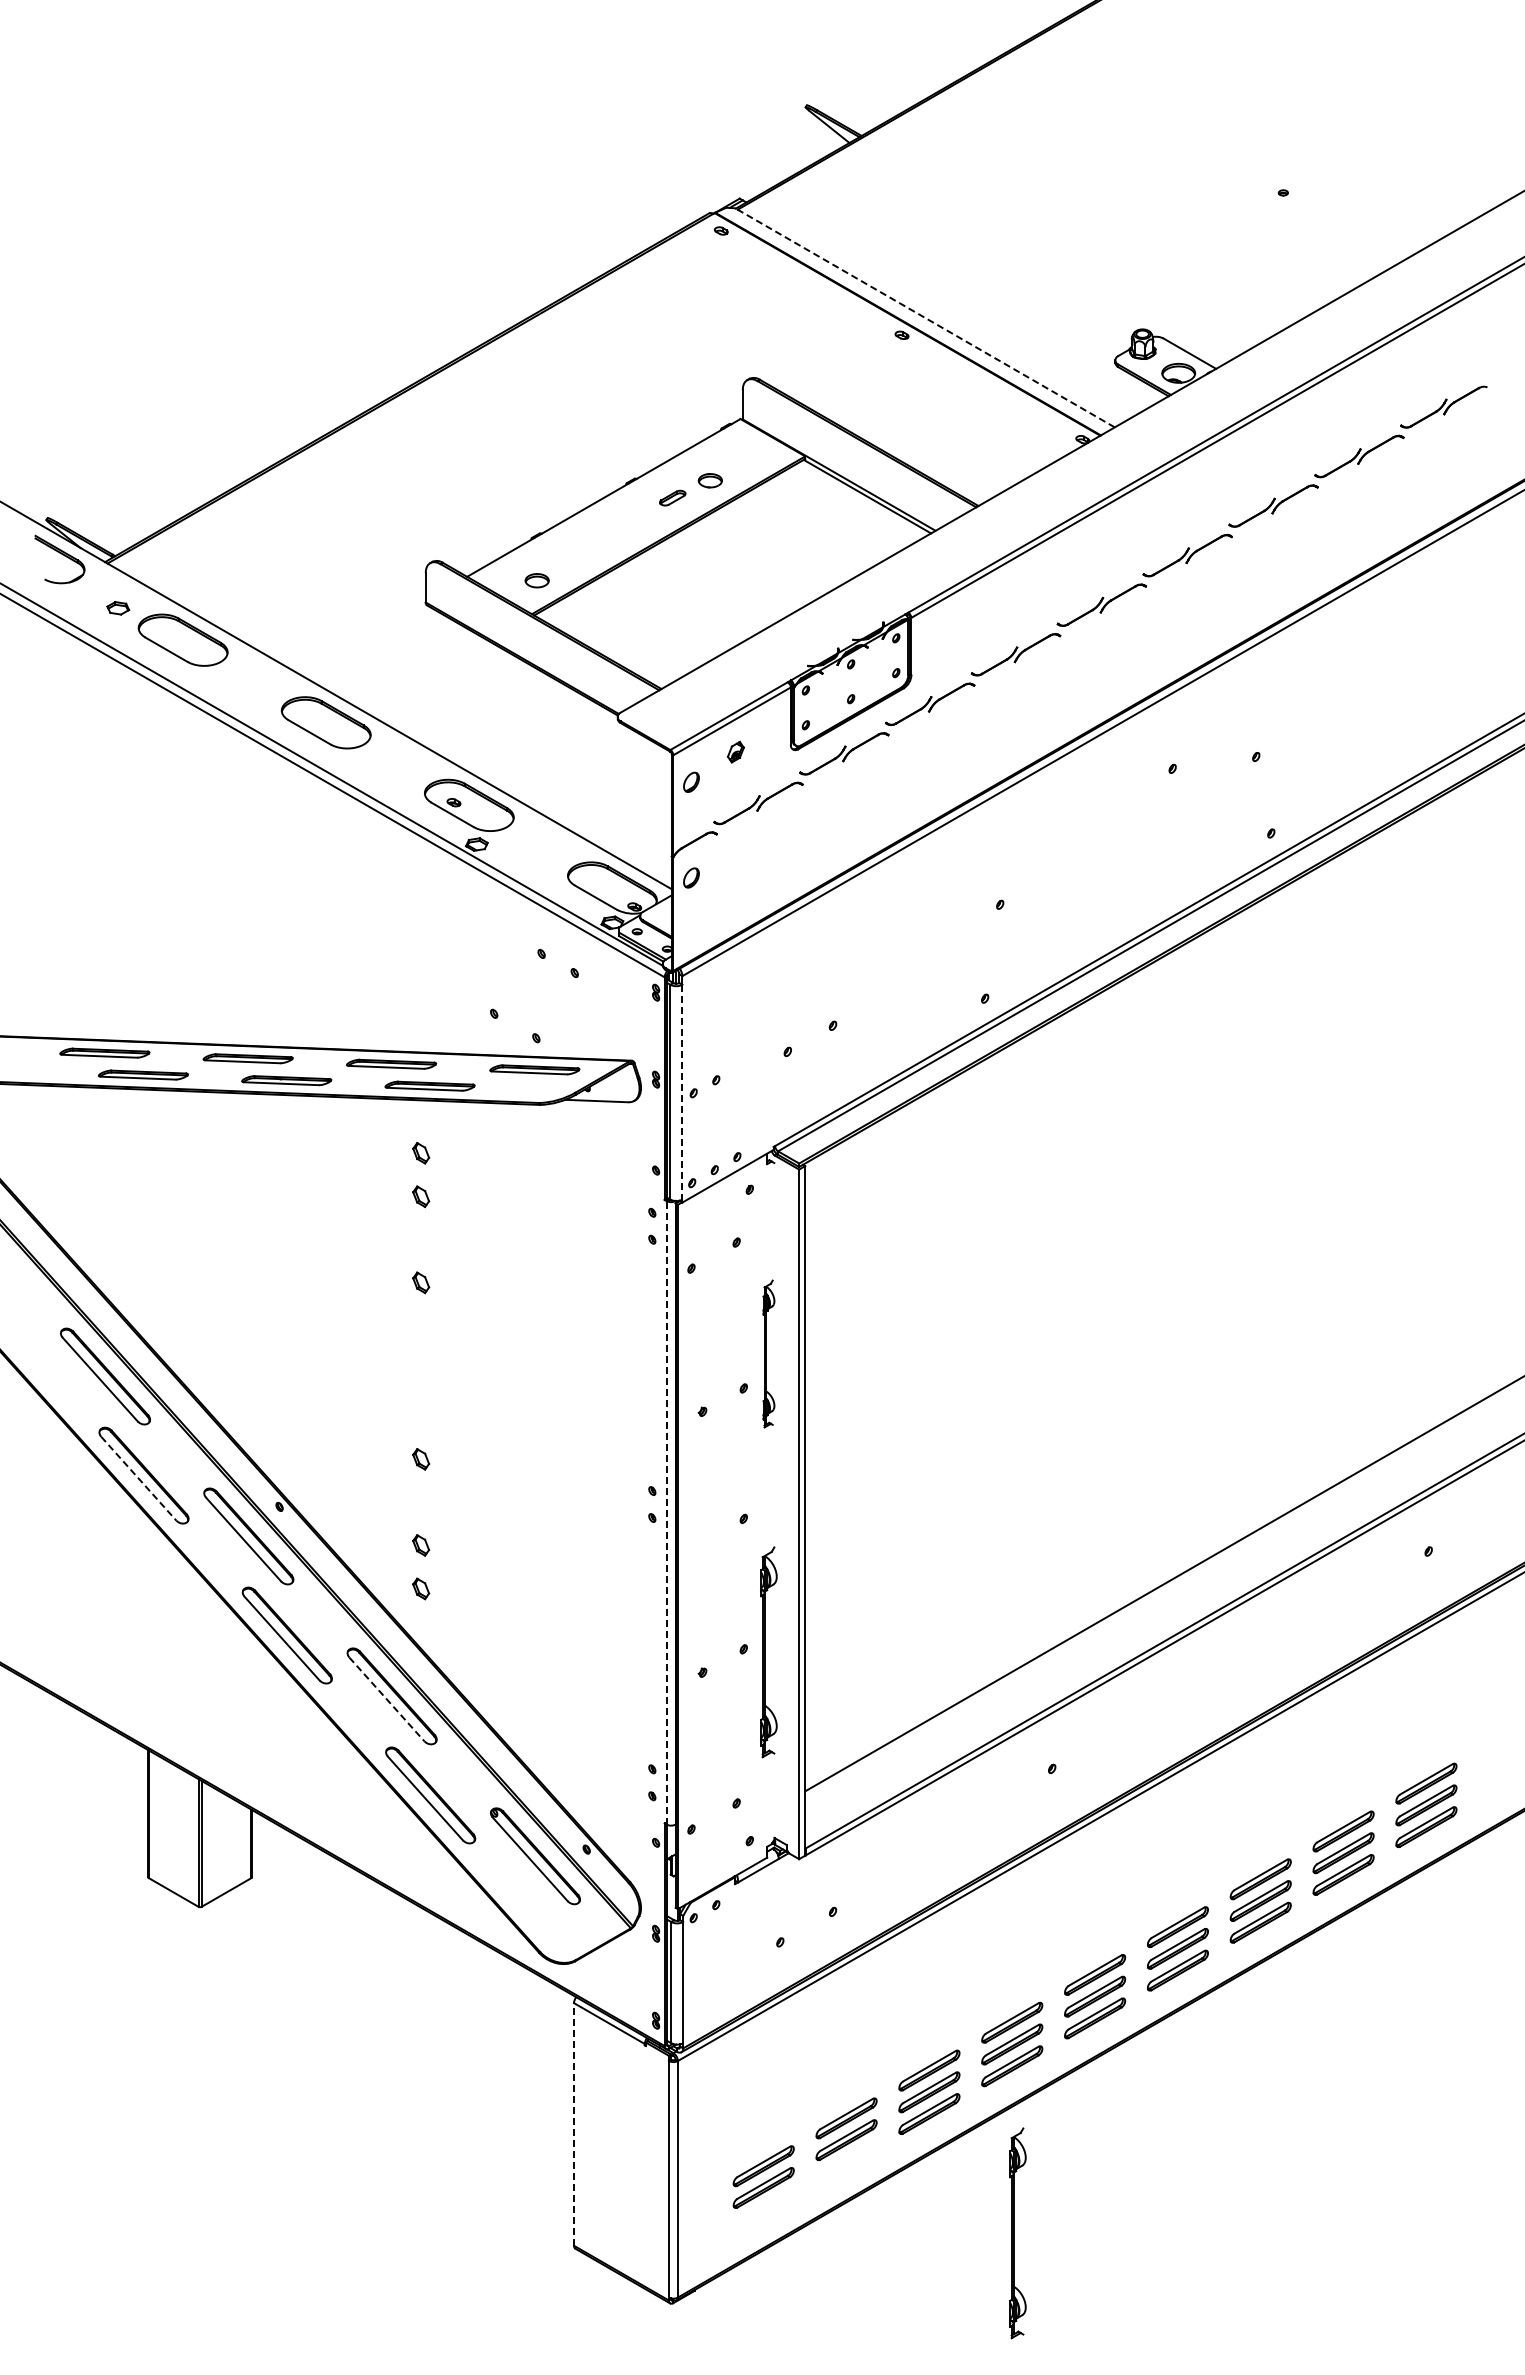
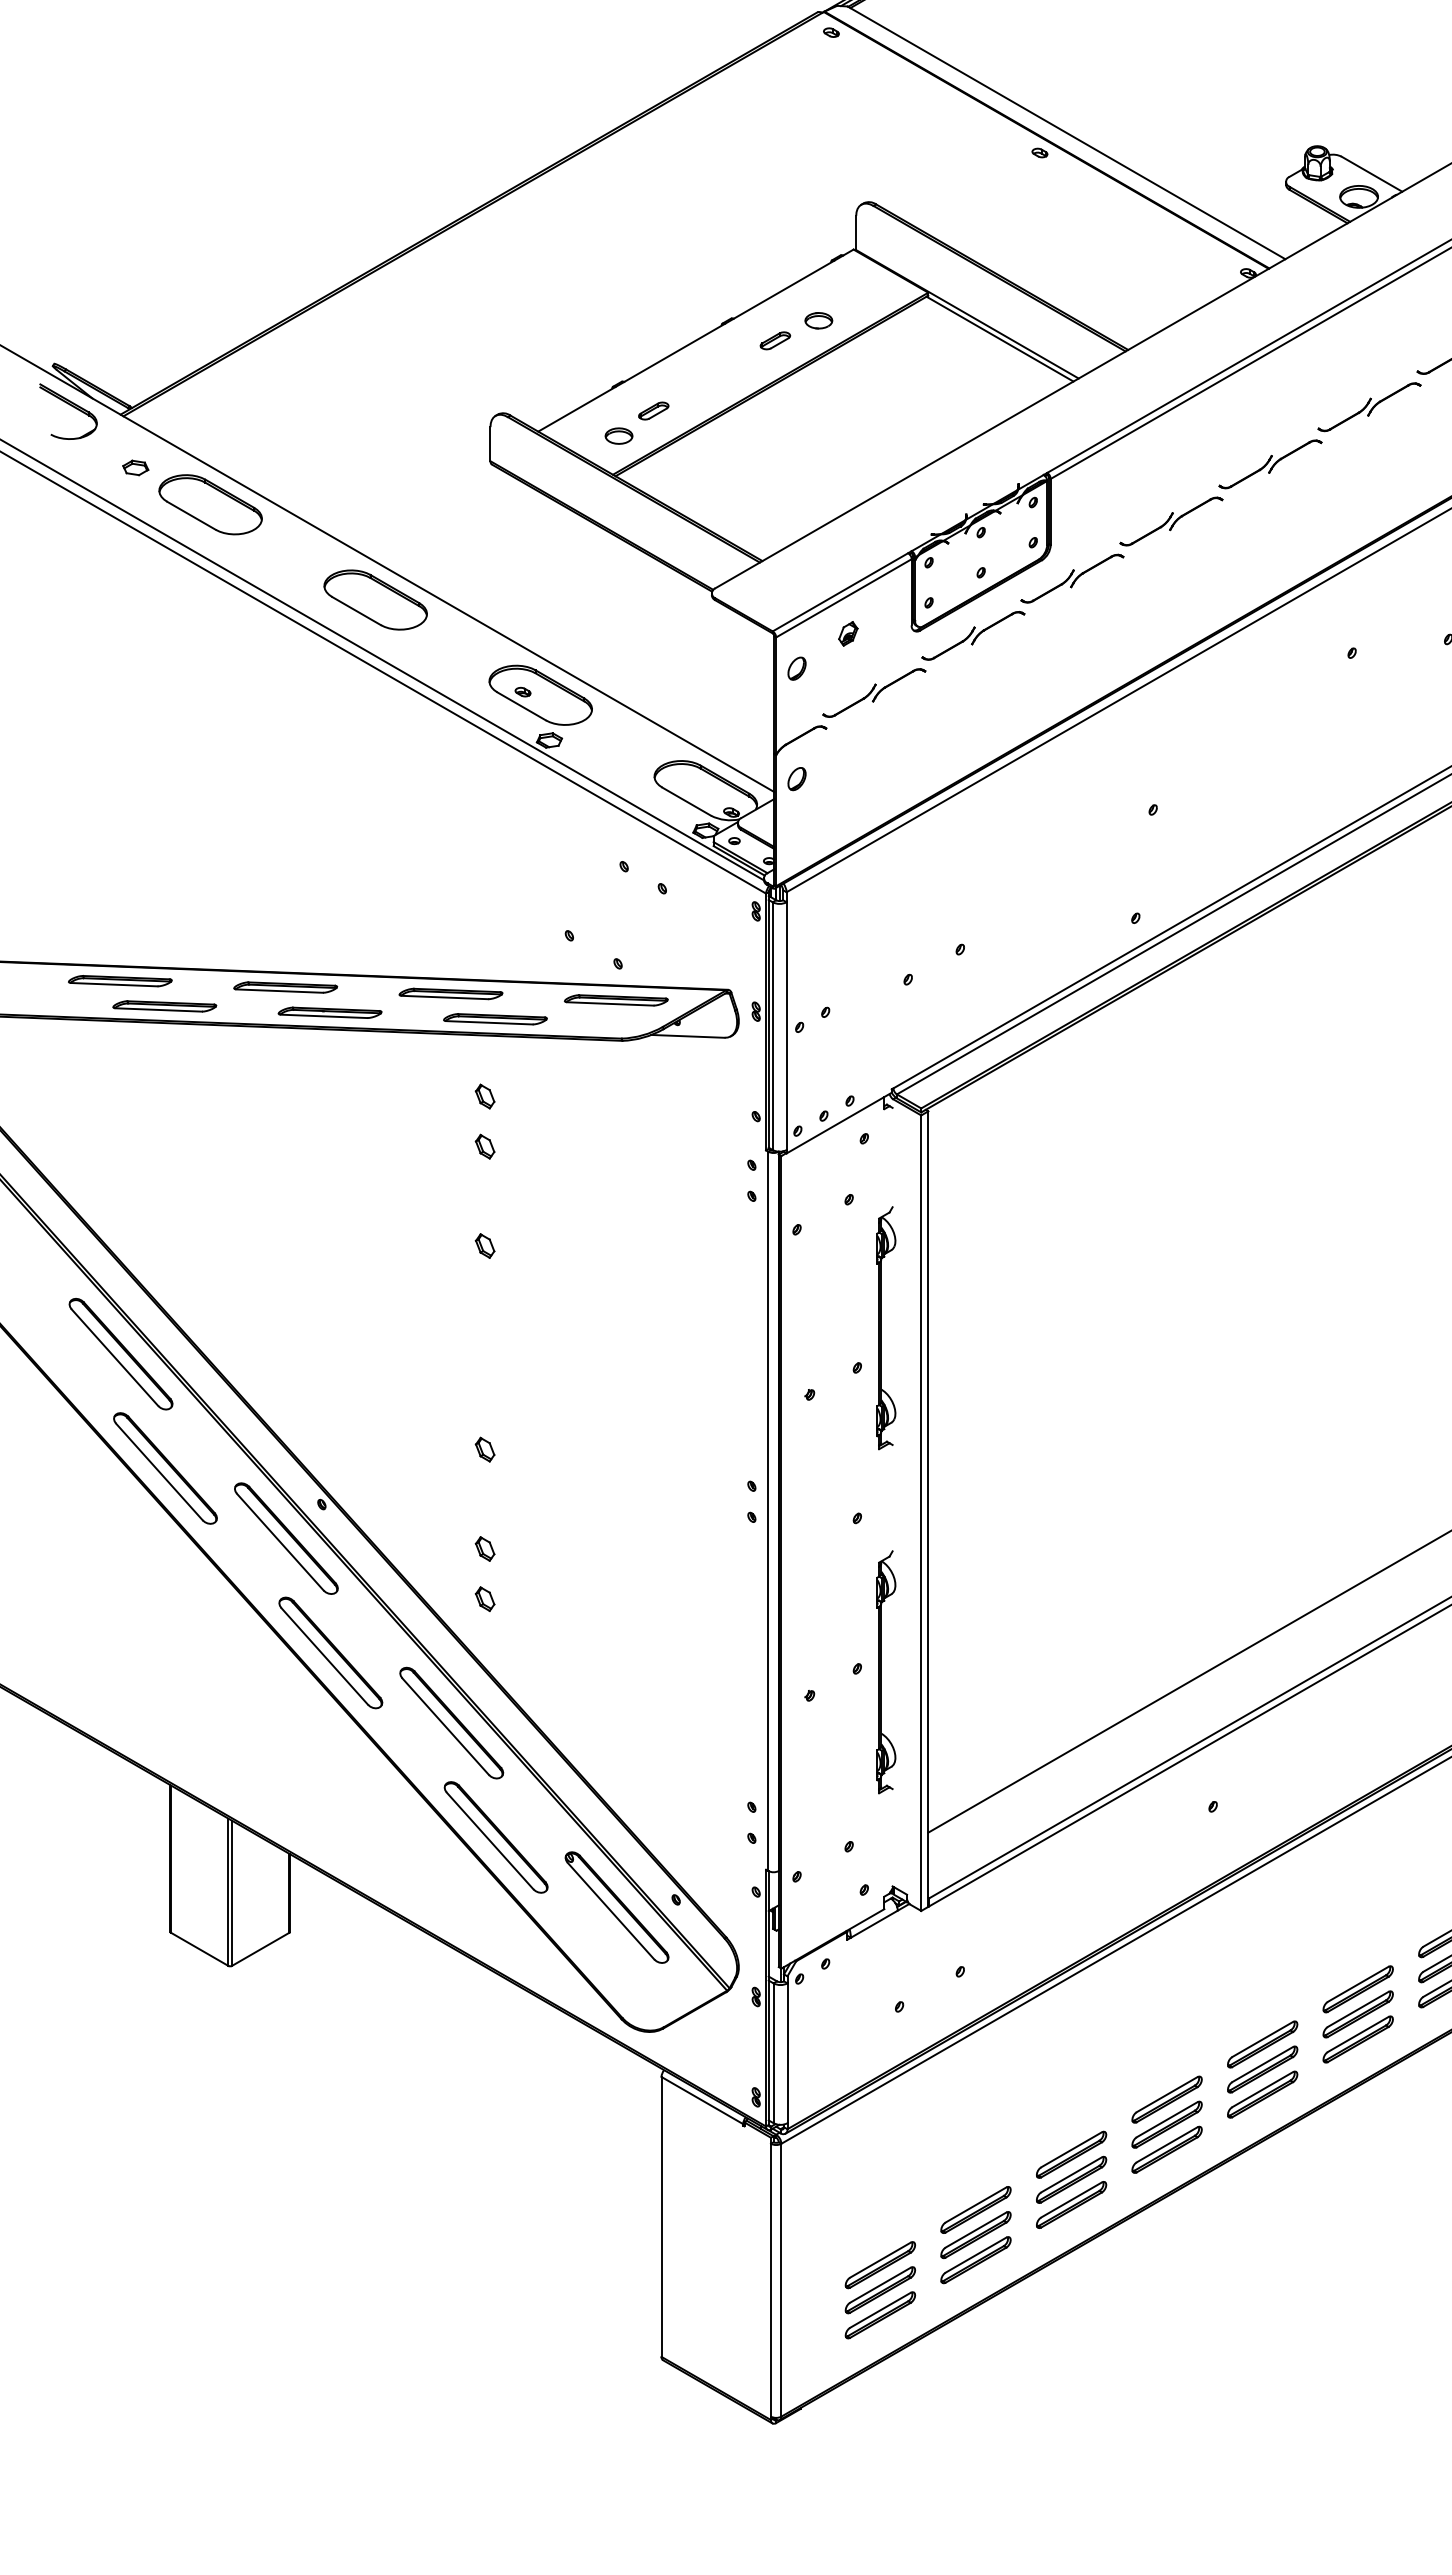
line: (924, 317) -> (1065, 132), dashed -> solid
part: (566, 558) -> (652, 410), added
line: (682, 1092) -> (786, 1026), dashed -> solid
part: (768, 1353) -> (885, 1327), size x1.43
line: (139, 1479) -> (160, 1472), dashed -> solid
line: (666, 1512) -> (768, 1511), dashed -> solid
line: (387, 1699) -> (446, 1726), dashed -> solid
line: (574, 2123) -> (662, 2215), dashed -> solid
part: (846, 2161) -> (975, 2259), added
part: (763, 2209) -> (880, 2315), added
part: (1017, 2233) -> (1173, 2342), removed

